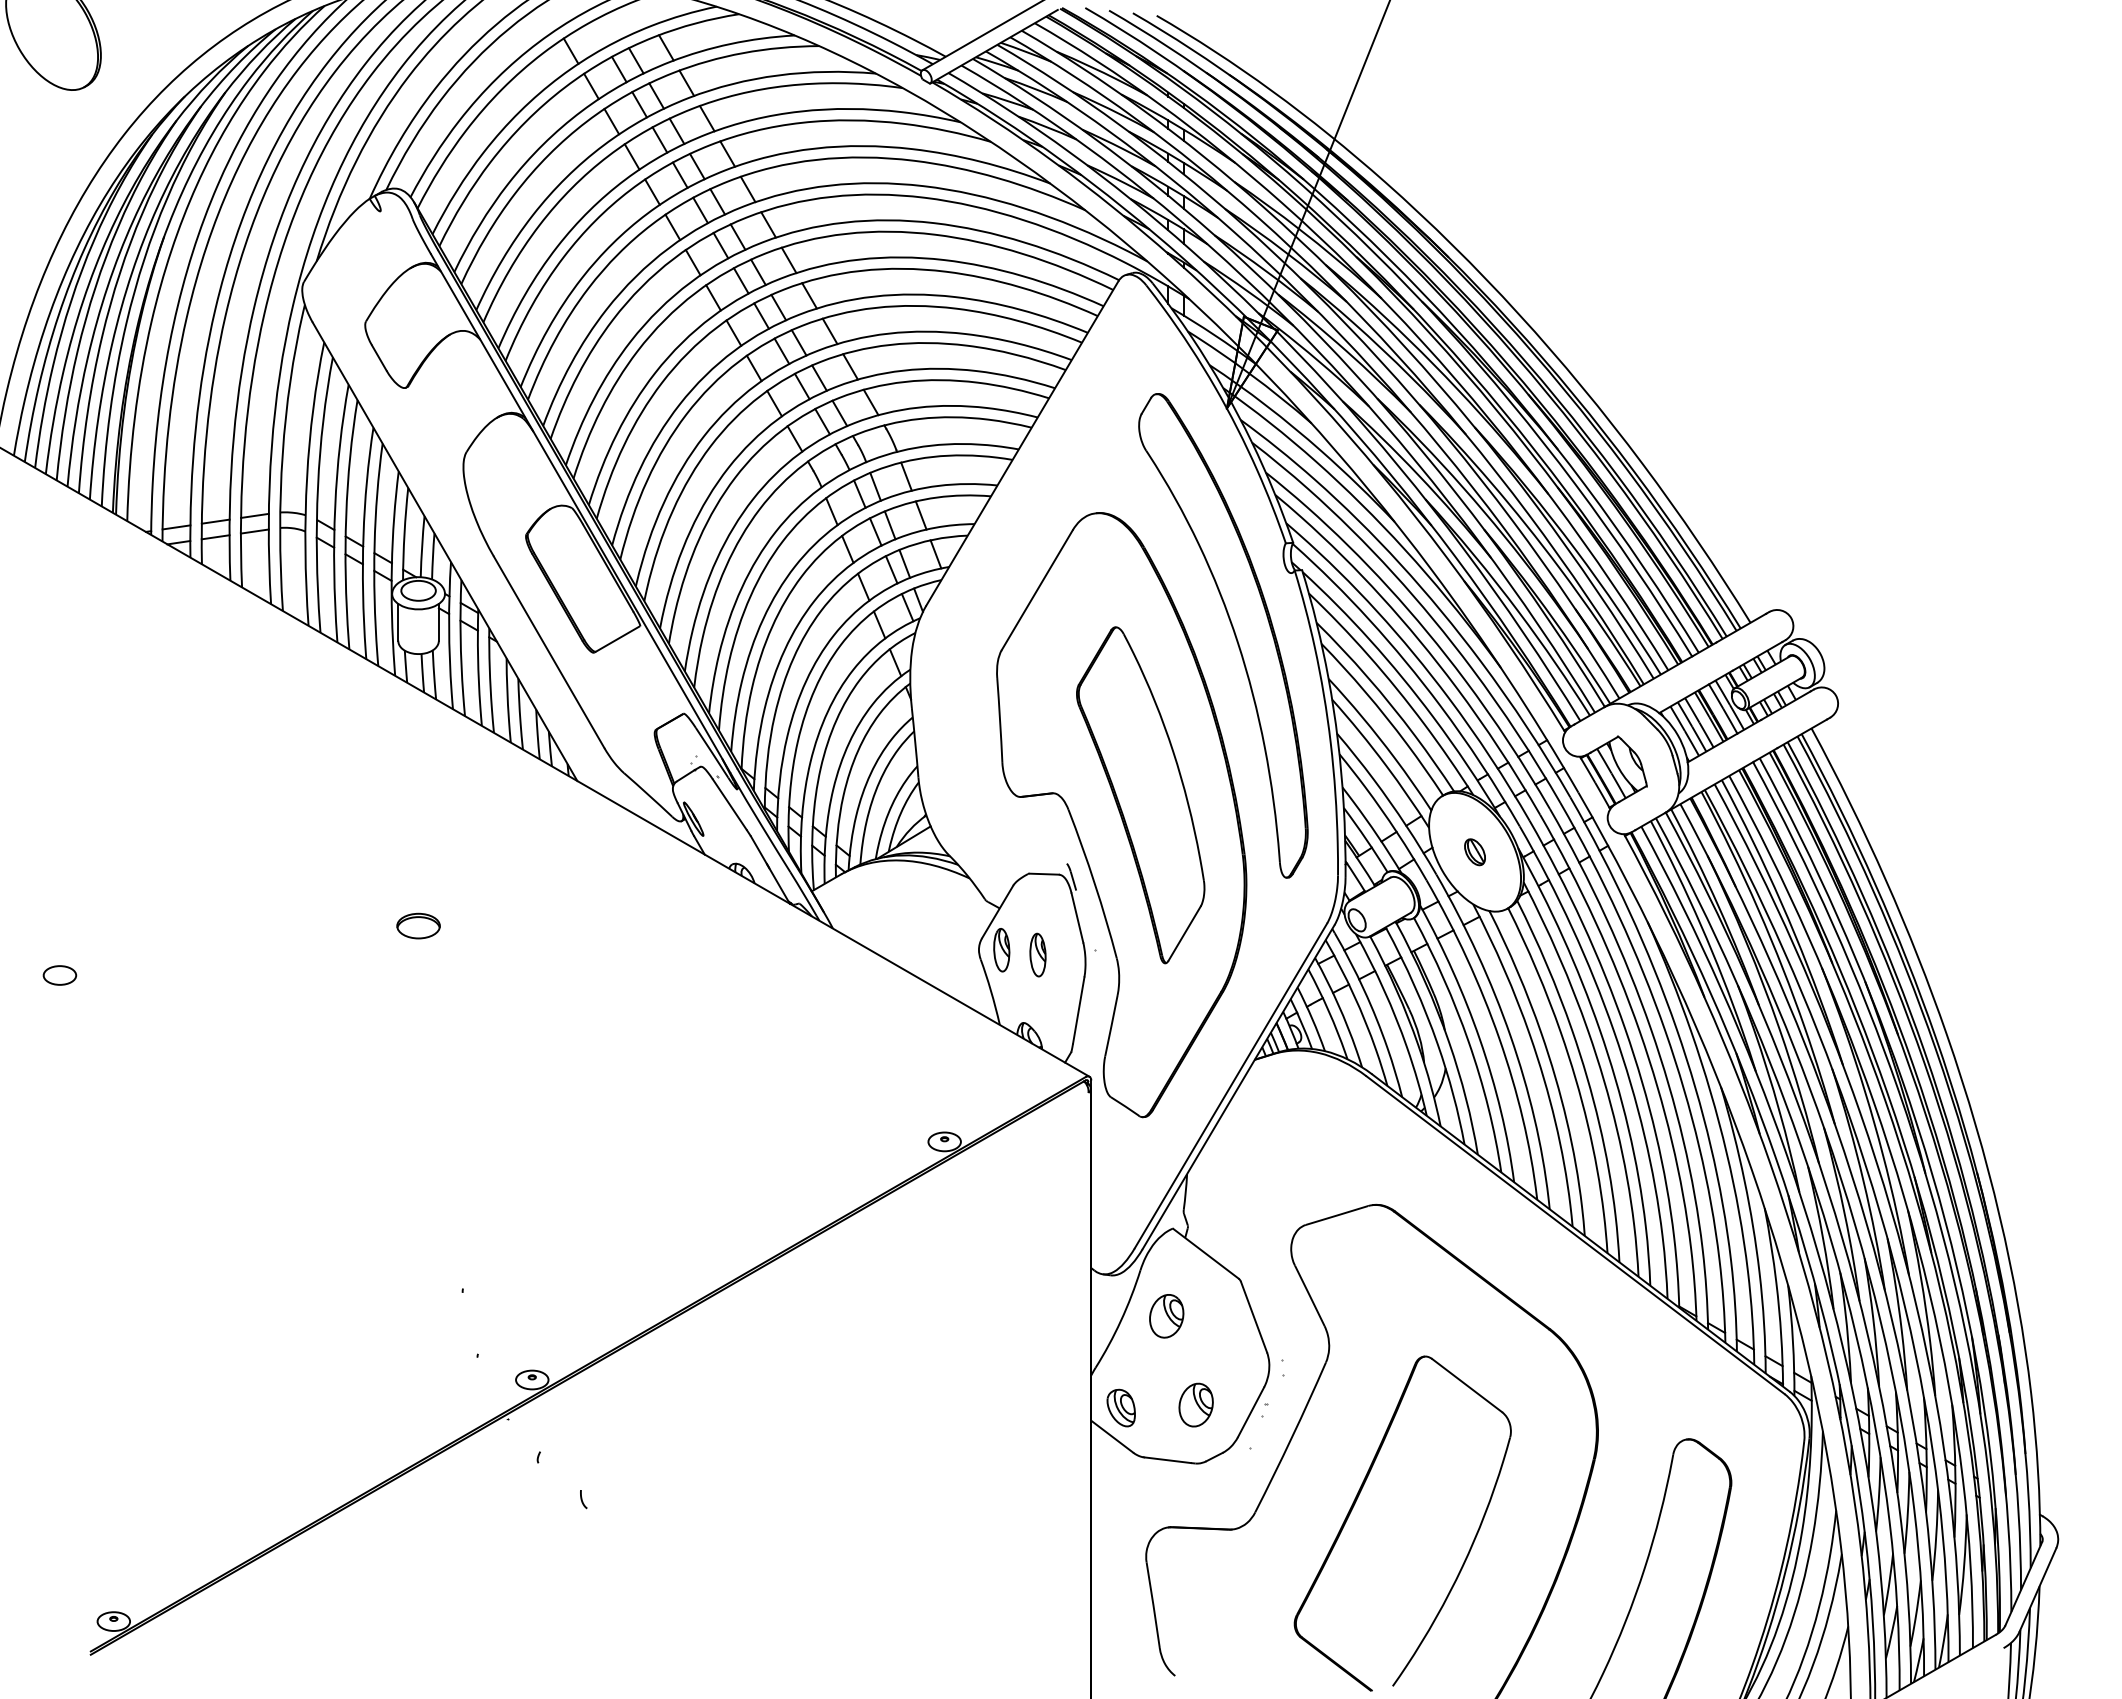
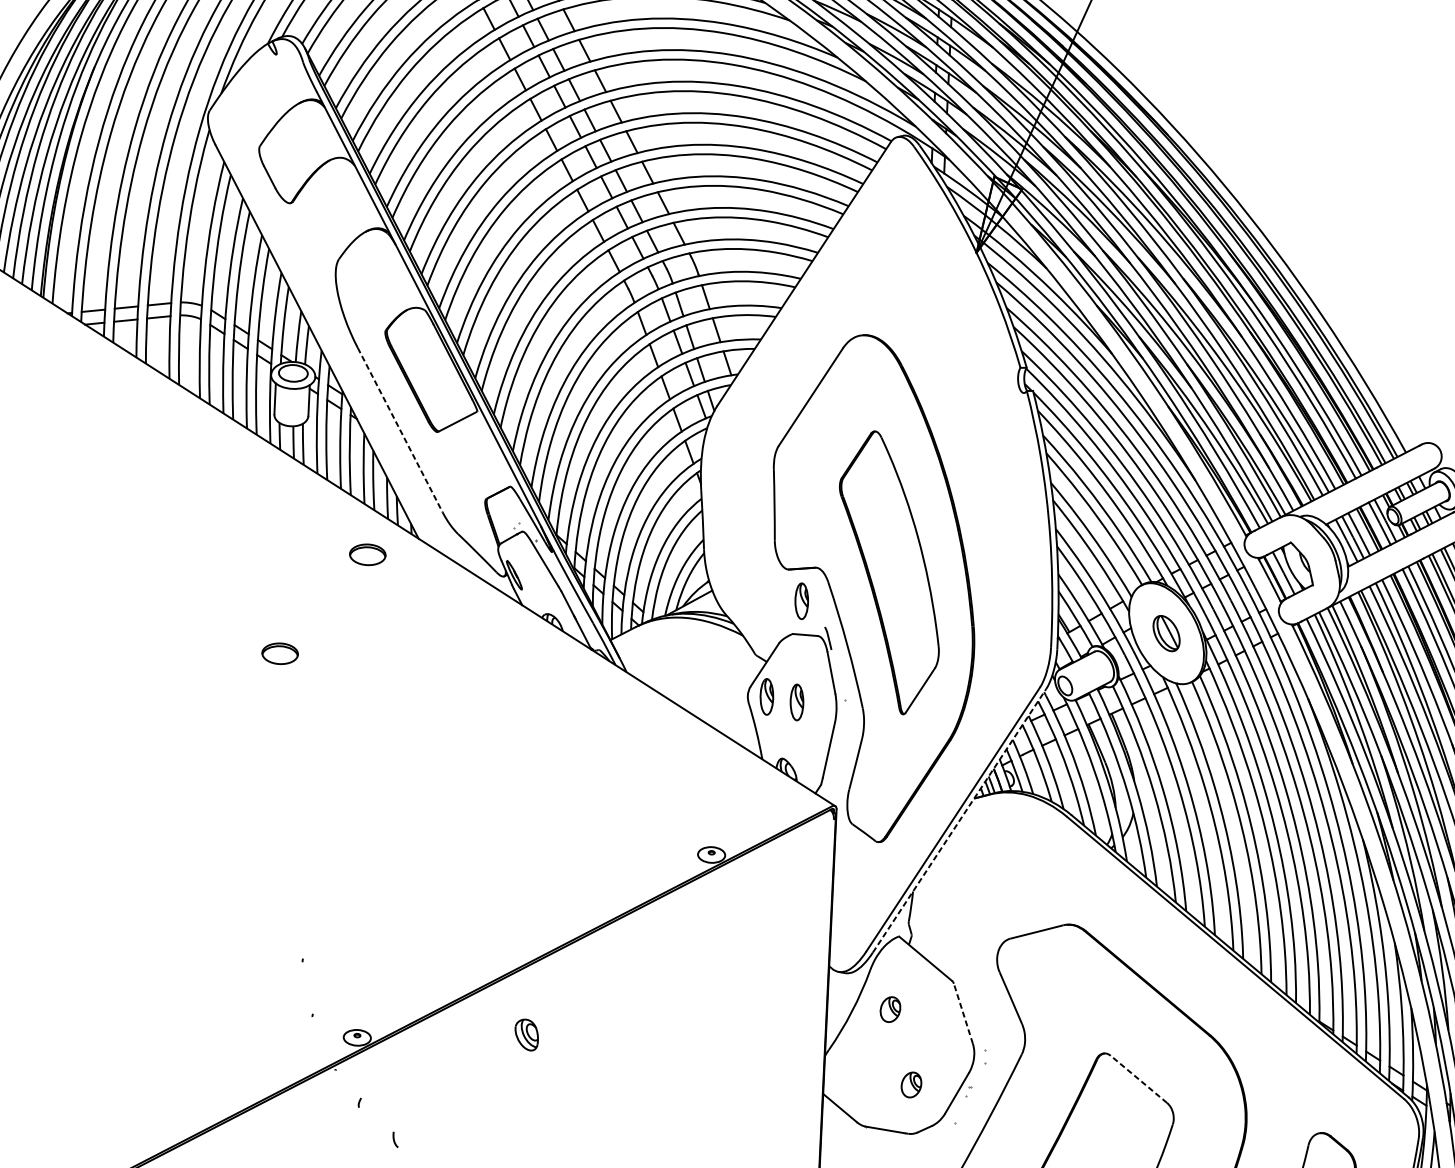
part: (1233, 633) -> (973, 441), removed
line: (549, 652) -> (400, 430), solid -> dashed
part: (517, 802) -> (367, 554), added
part: (1037, 833) -> (801, 600), added
part: (1474, 852) -> (1166, 633), size x1.6
line: (1238, 1086) -> (959, 820), solid -> dashed
part: (1166, 1316) -> (890, 1009), size x0.7
line: (1254, 1317) -> (963, 1014), solid -> dashed
line: (1467, 1385) -> (1139, 1079), solid -> dashed
part: (1195, 1404) -> (910, 1084), size x0.7
part: (1120, 1407) -> (526, 1034), moved

